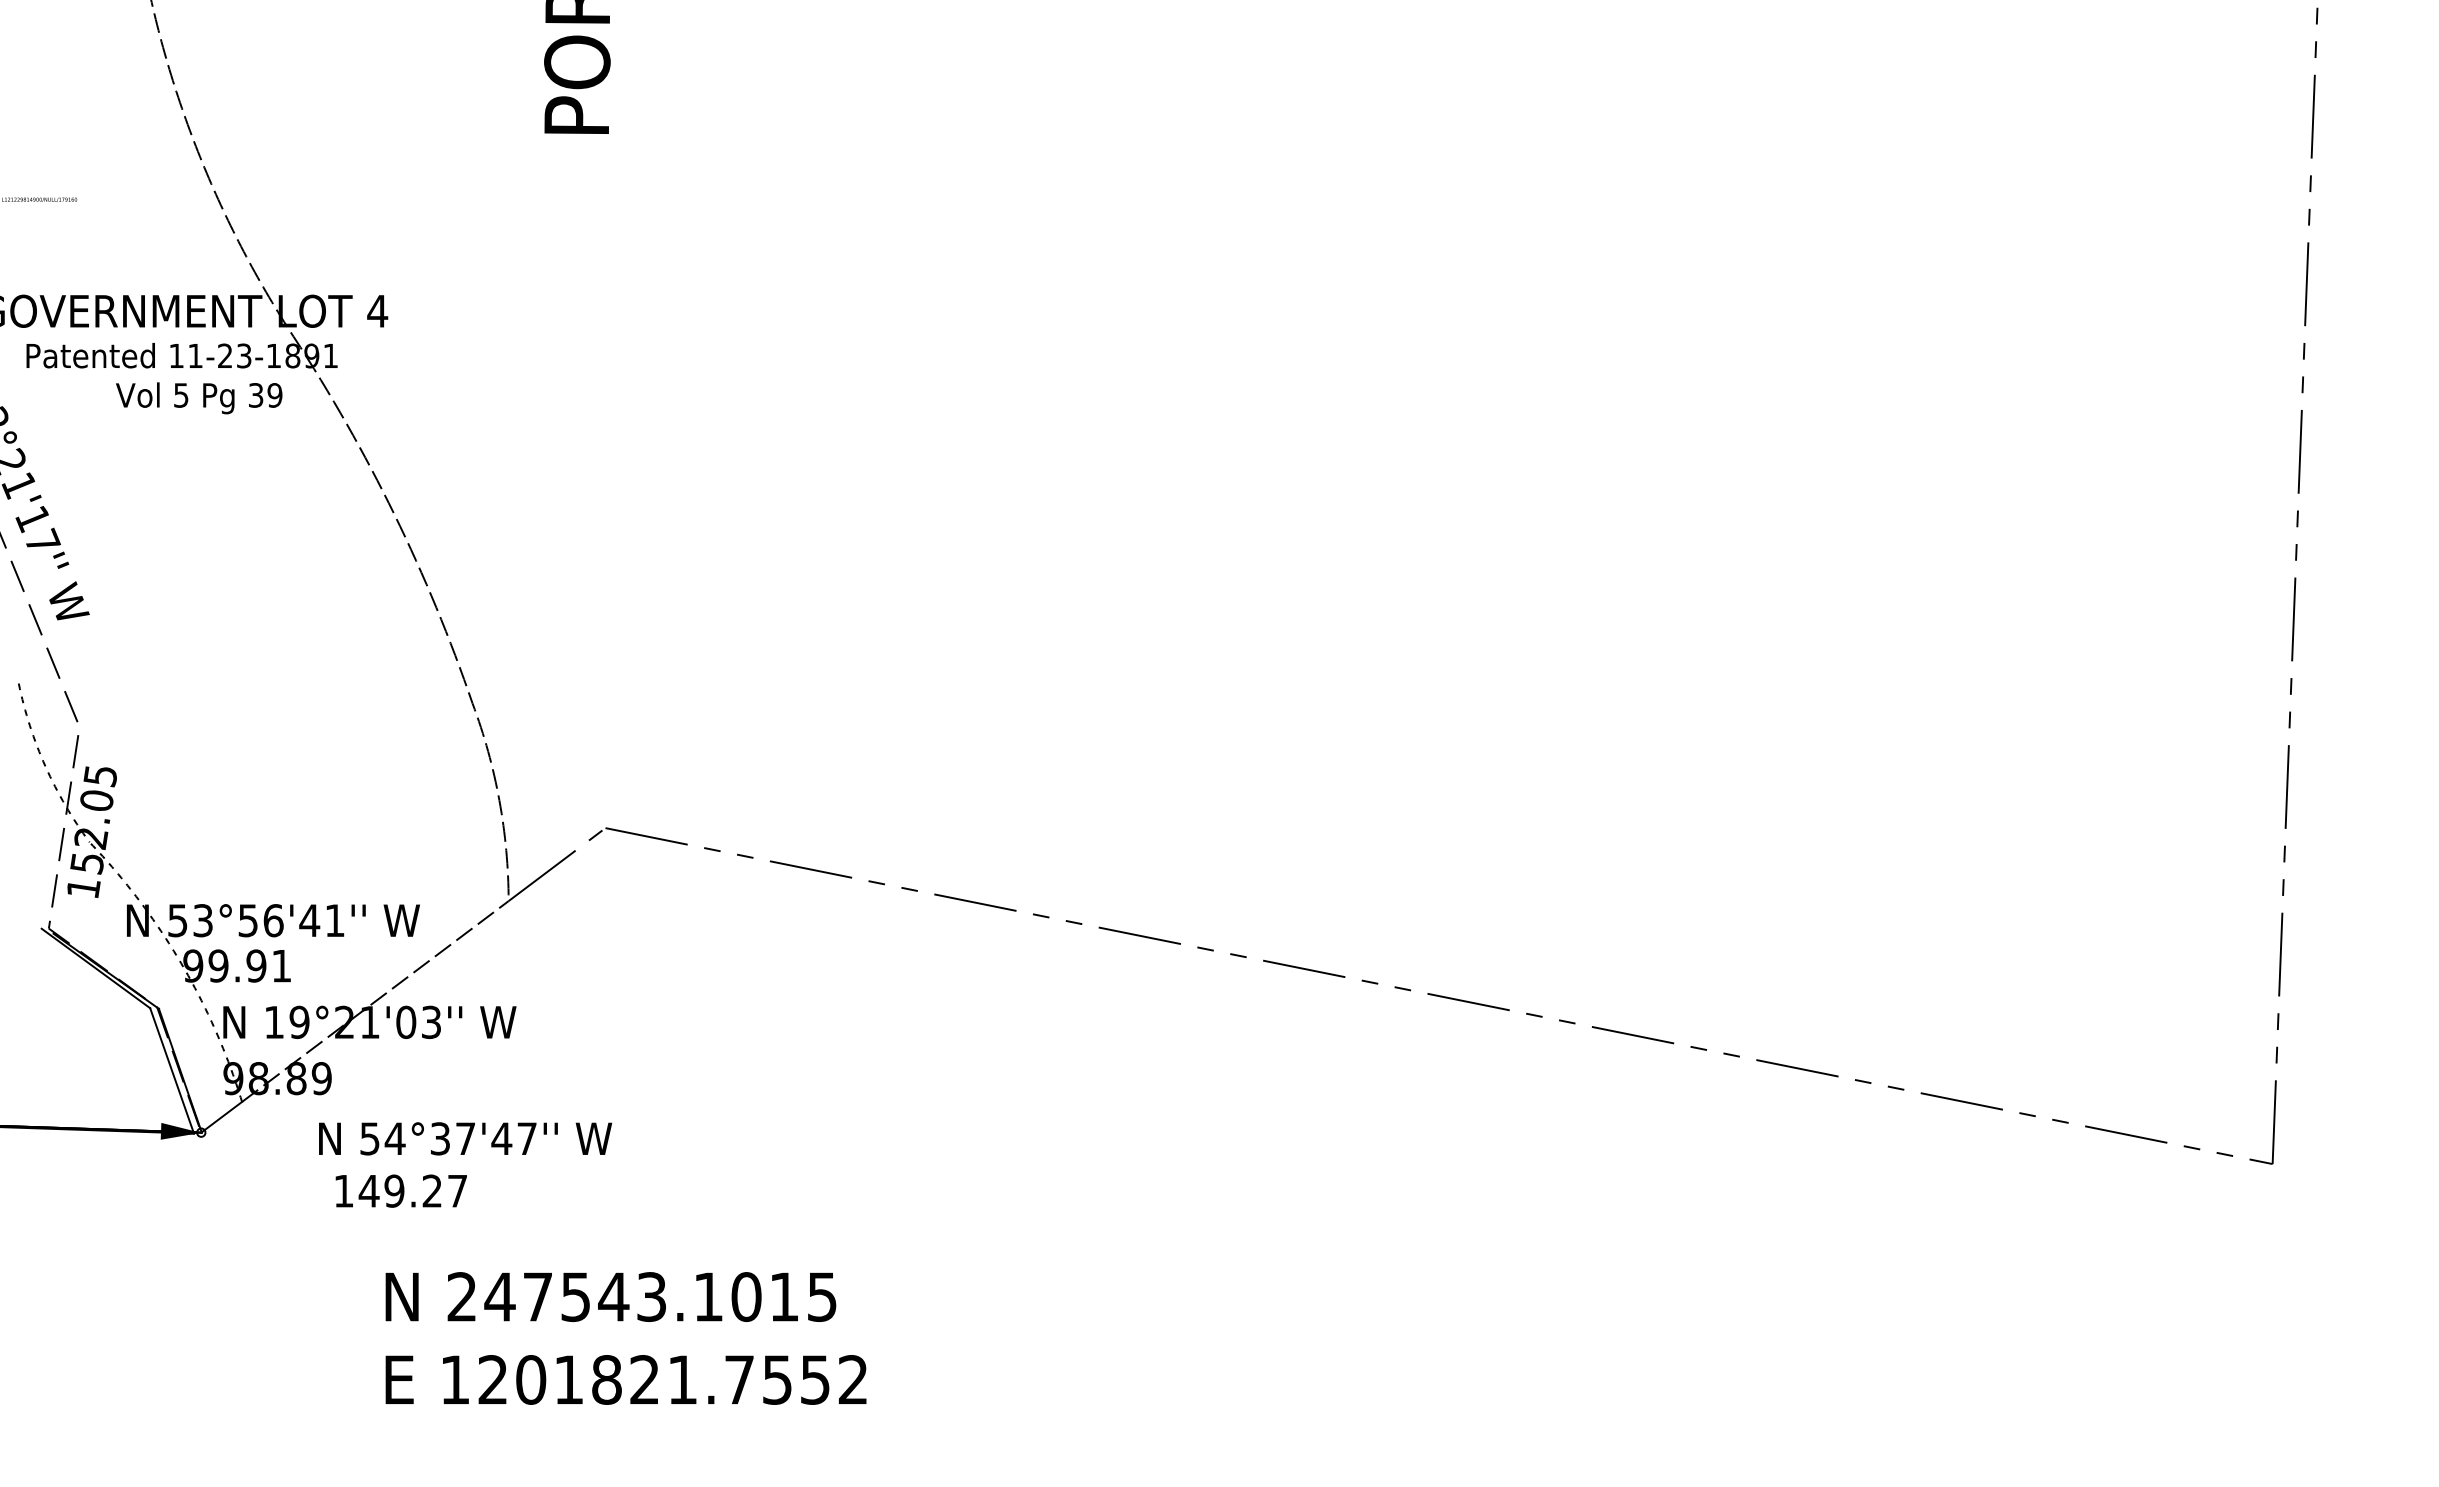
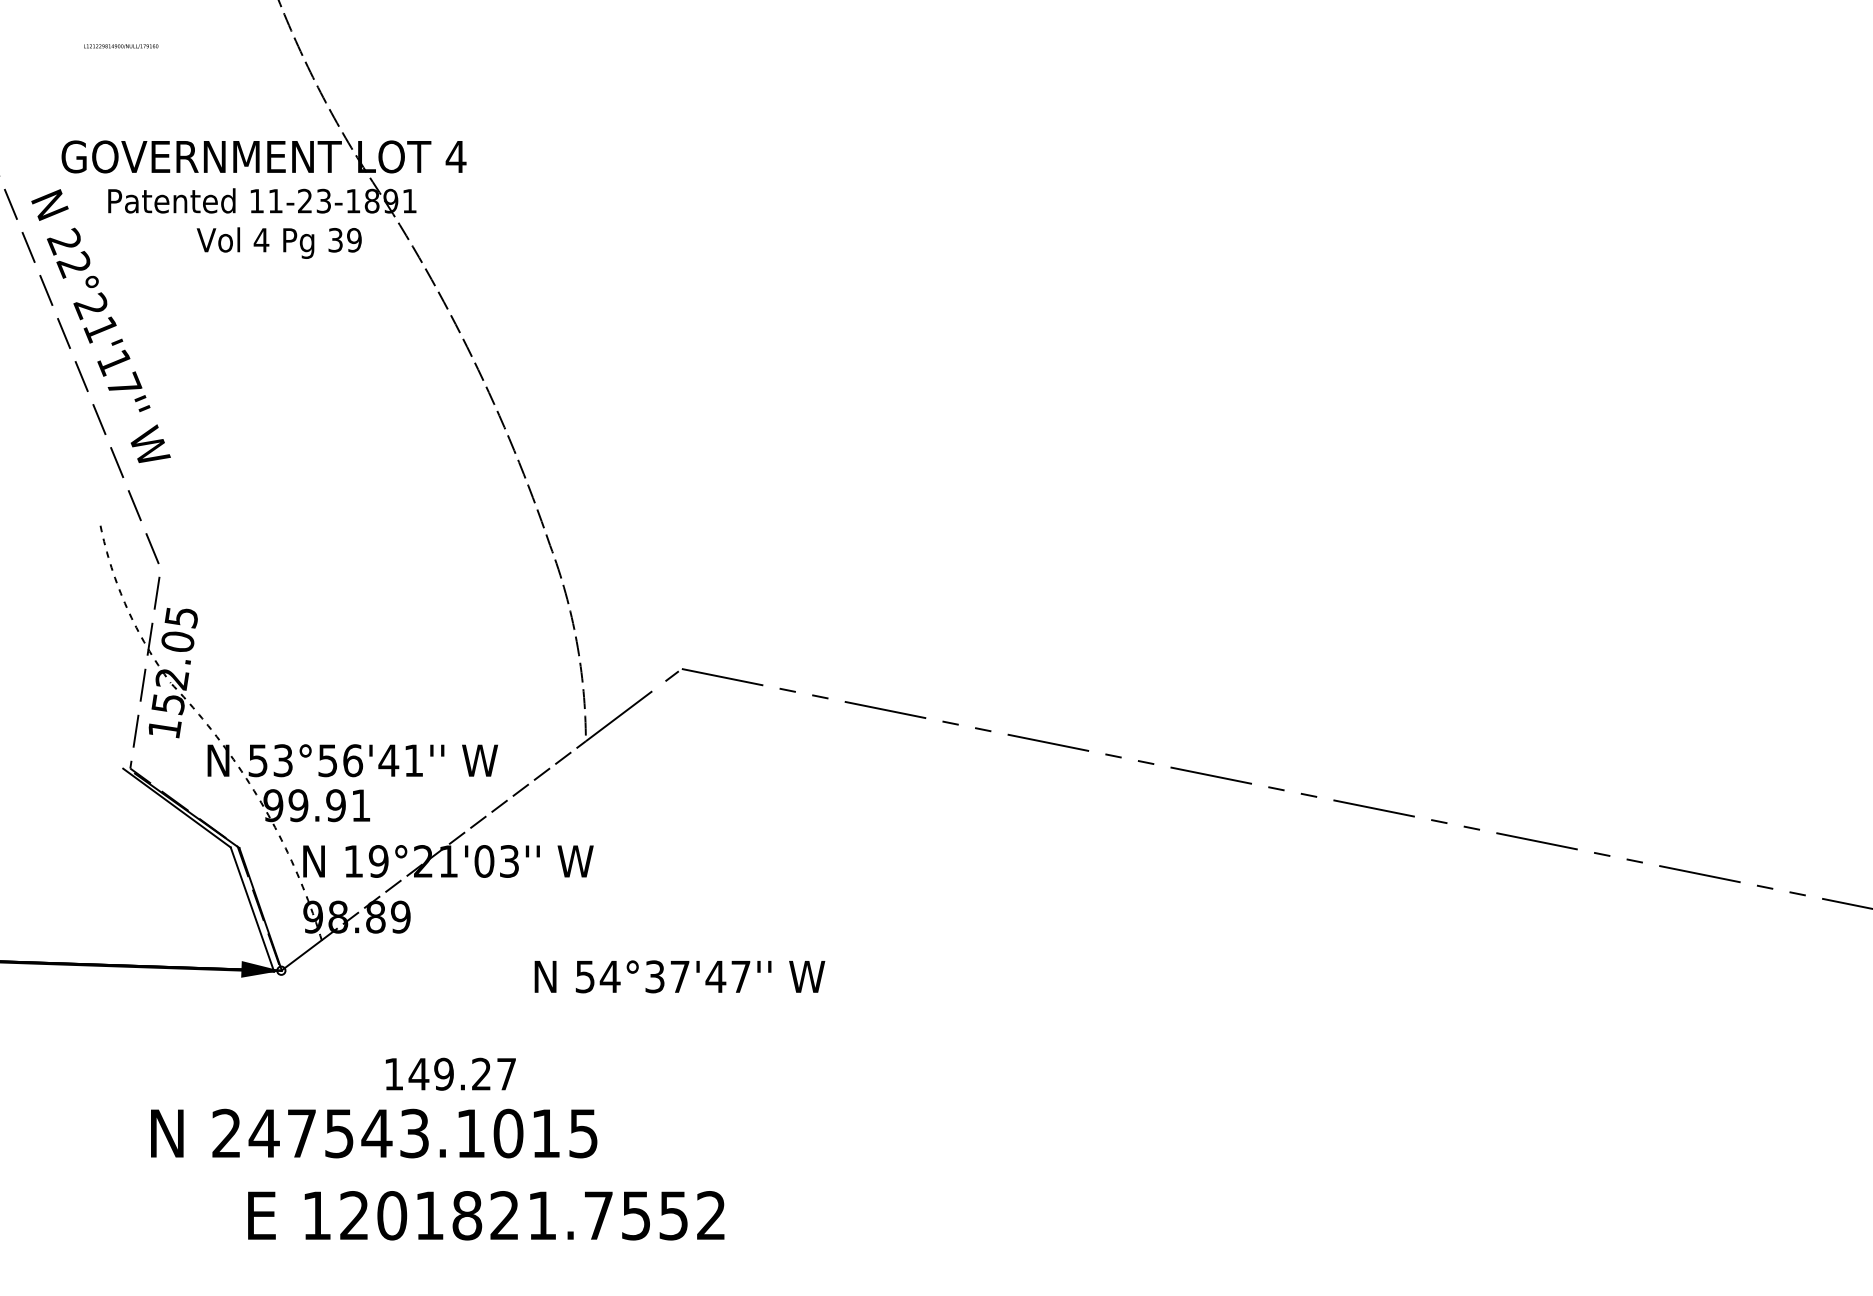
text: (181, 395) -> (261, 240), 5 -> 4
text: (465, 1138) -> (679, 976), moved
text: (400, 1190) -> (450, 1073), moved
text: (610, 1296) -> (373, 1133), moved
text: (625, 1379) -> (485, 1215), moved

